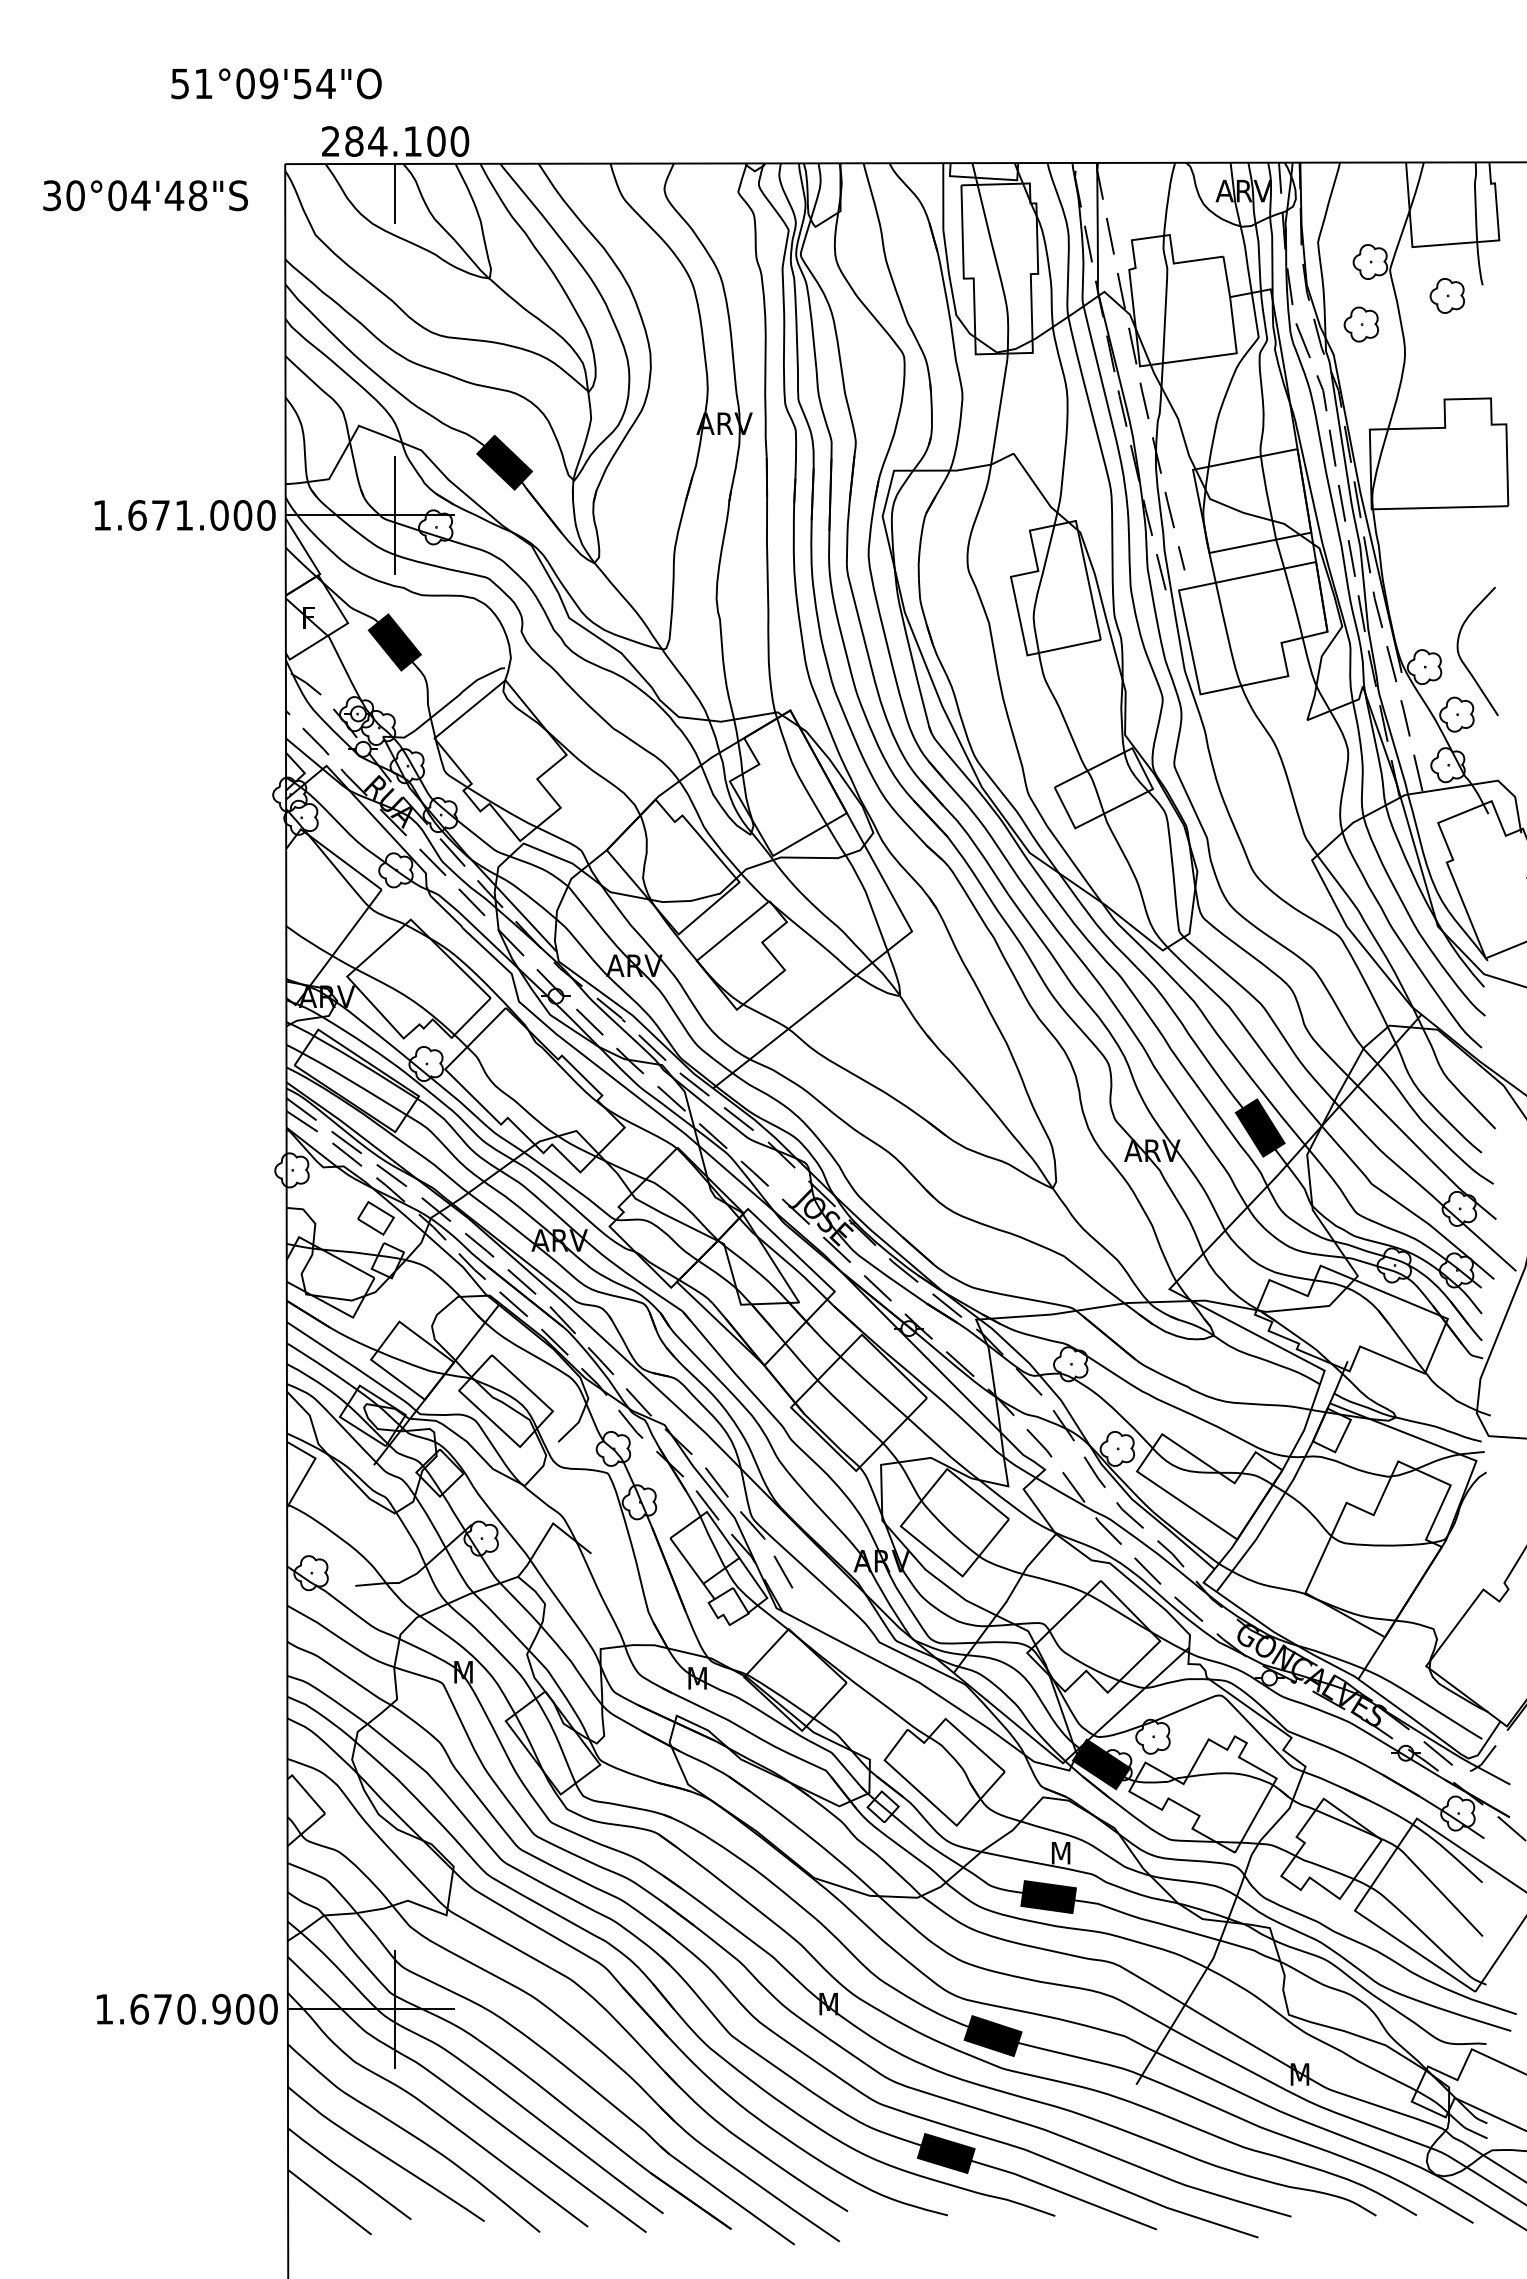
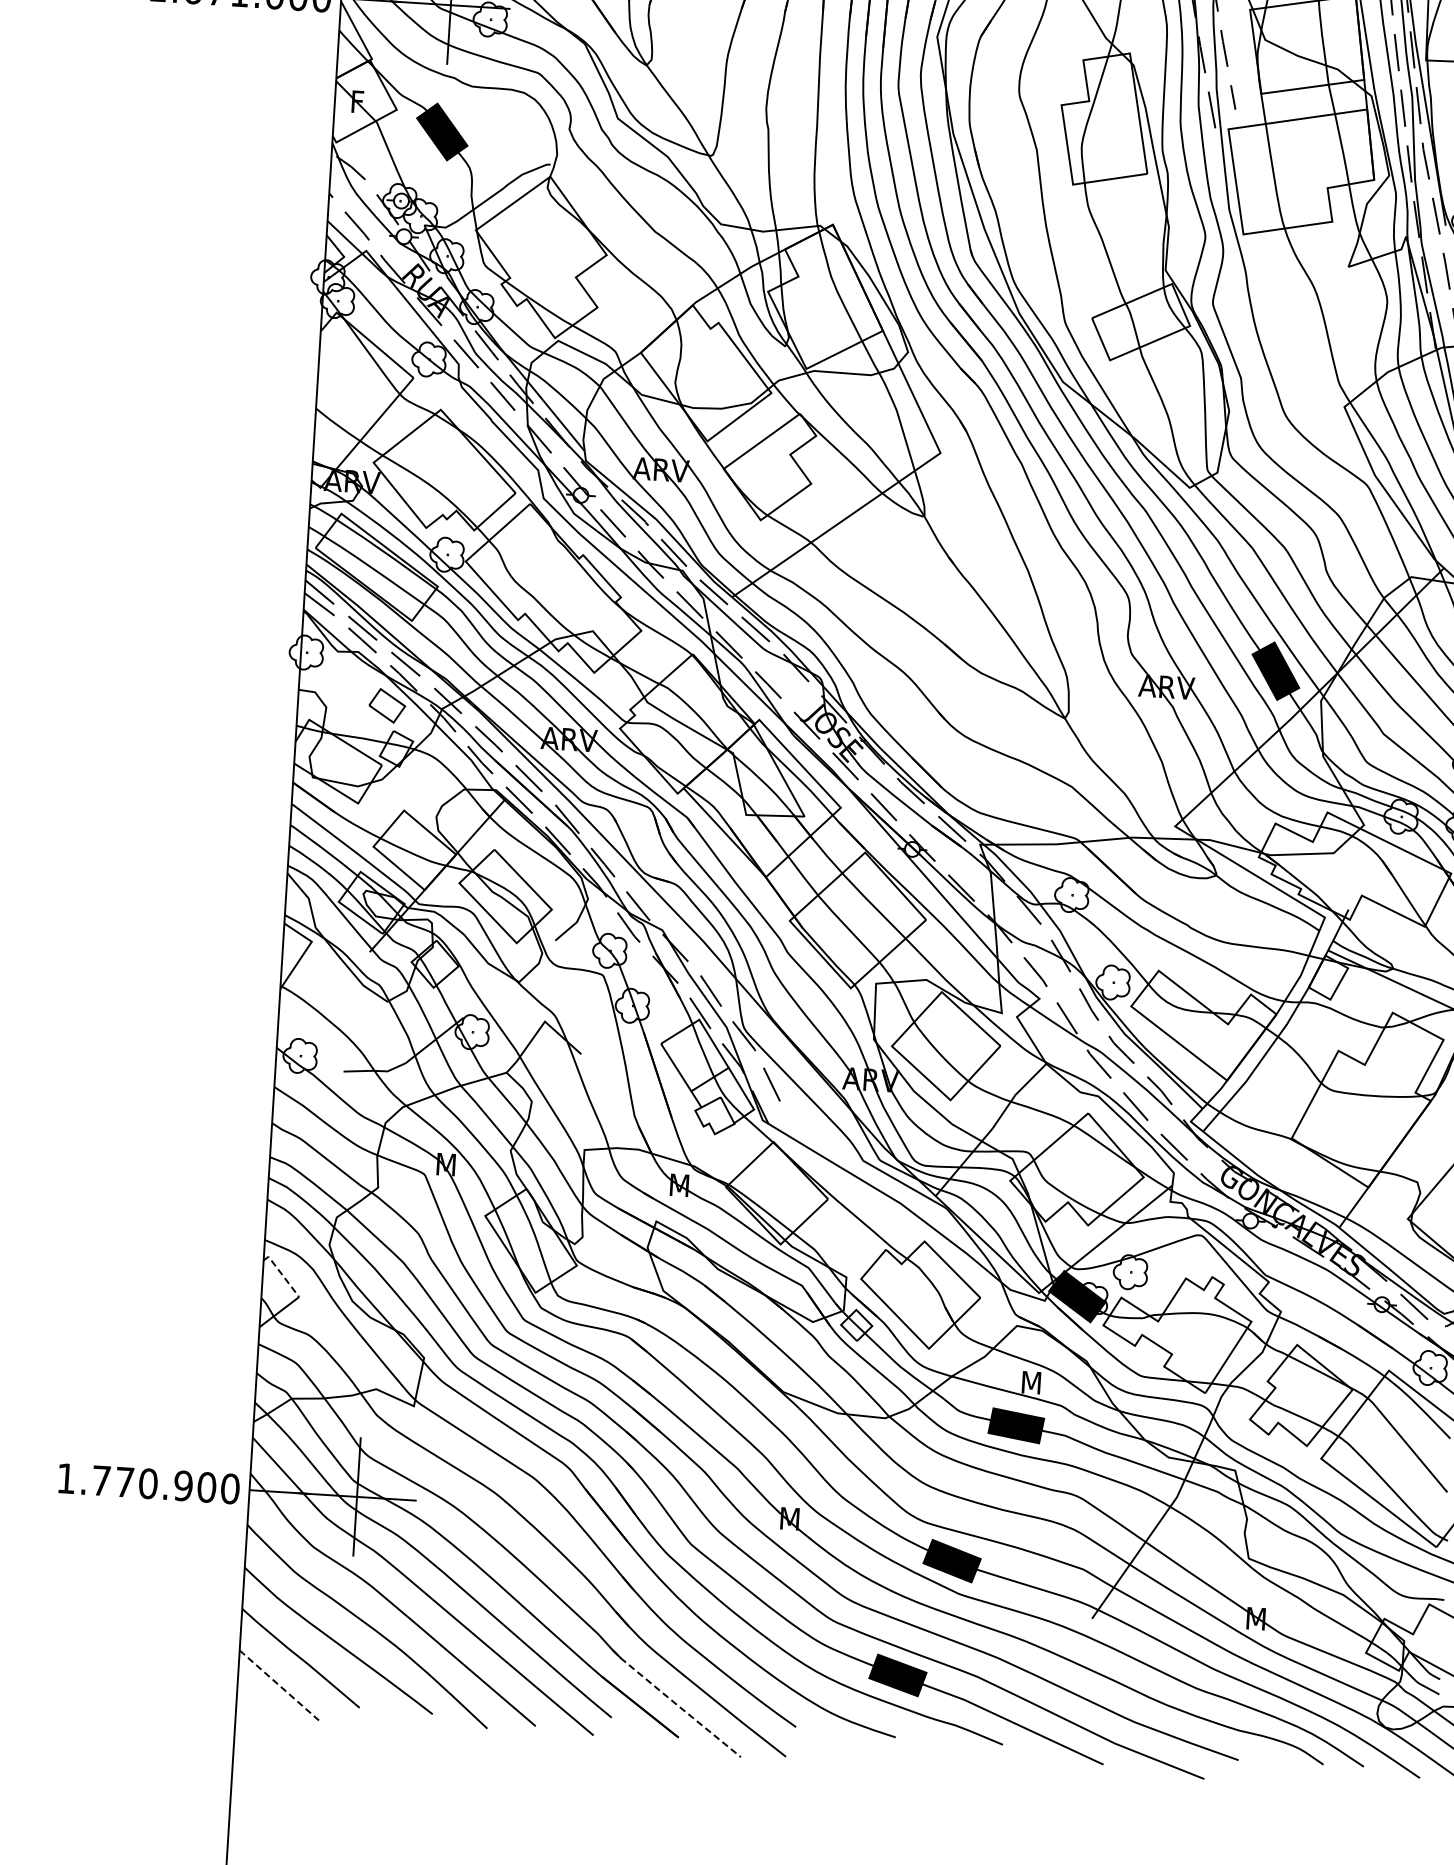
line: (306, 1791) -> (281, 1273), solid -> dashed
text: (139, 2008) -> (101, 1479), 1.670.900 -> 1.770.900
line: (726, 2195) -> (675, 1703), solid -> dashed
line: (329, 2201) -> (279, 1684), solid -> dashed

